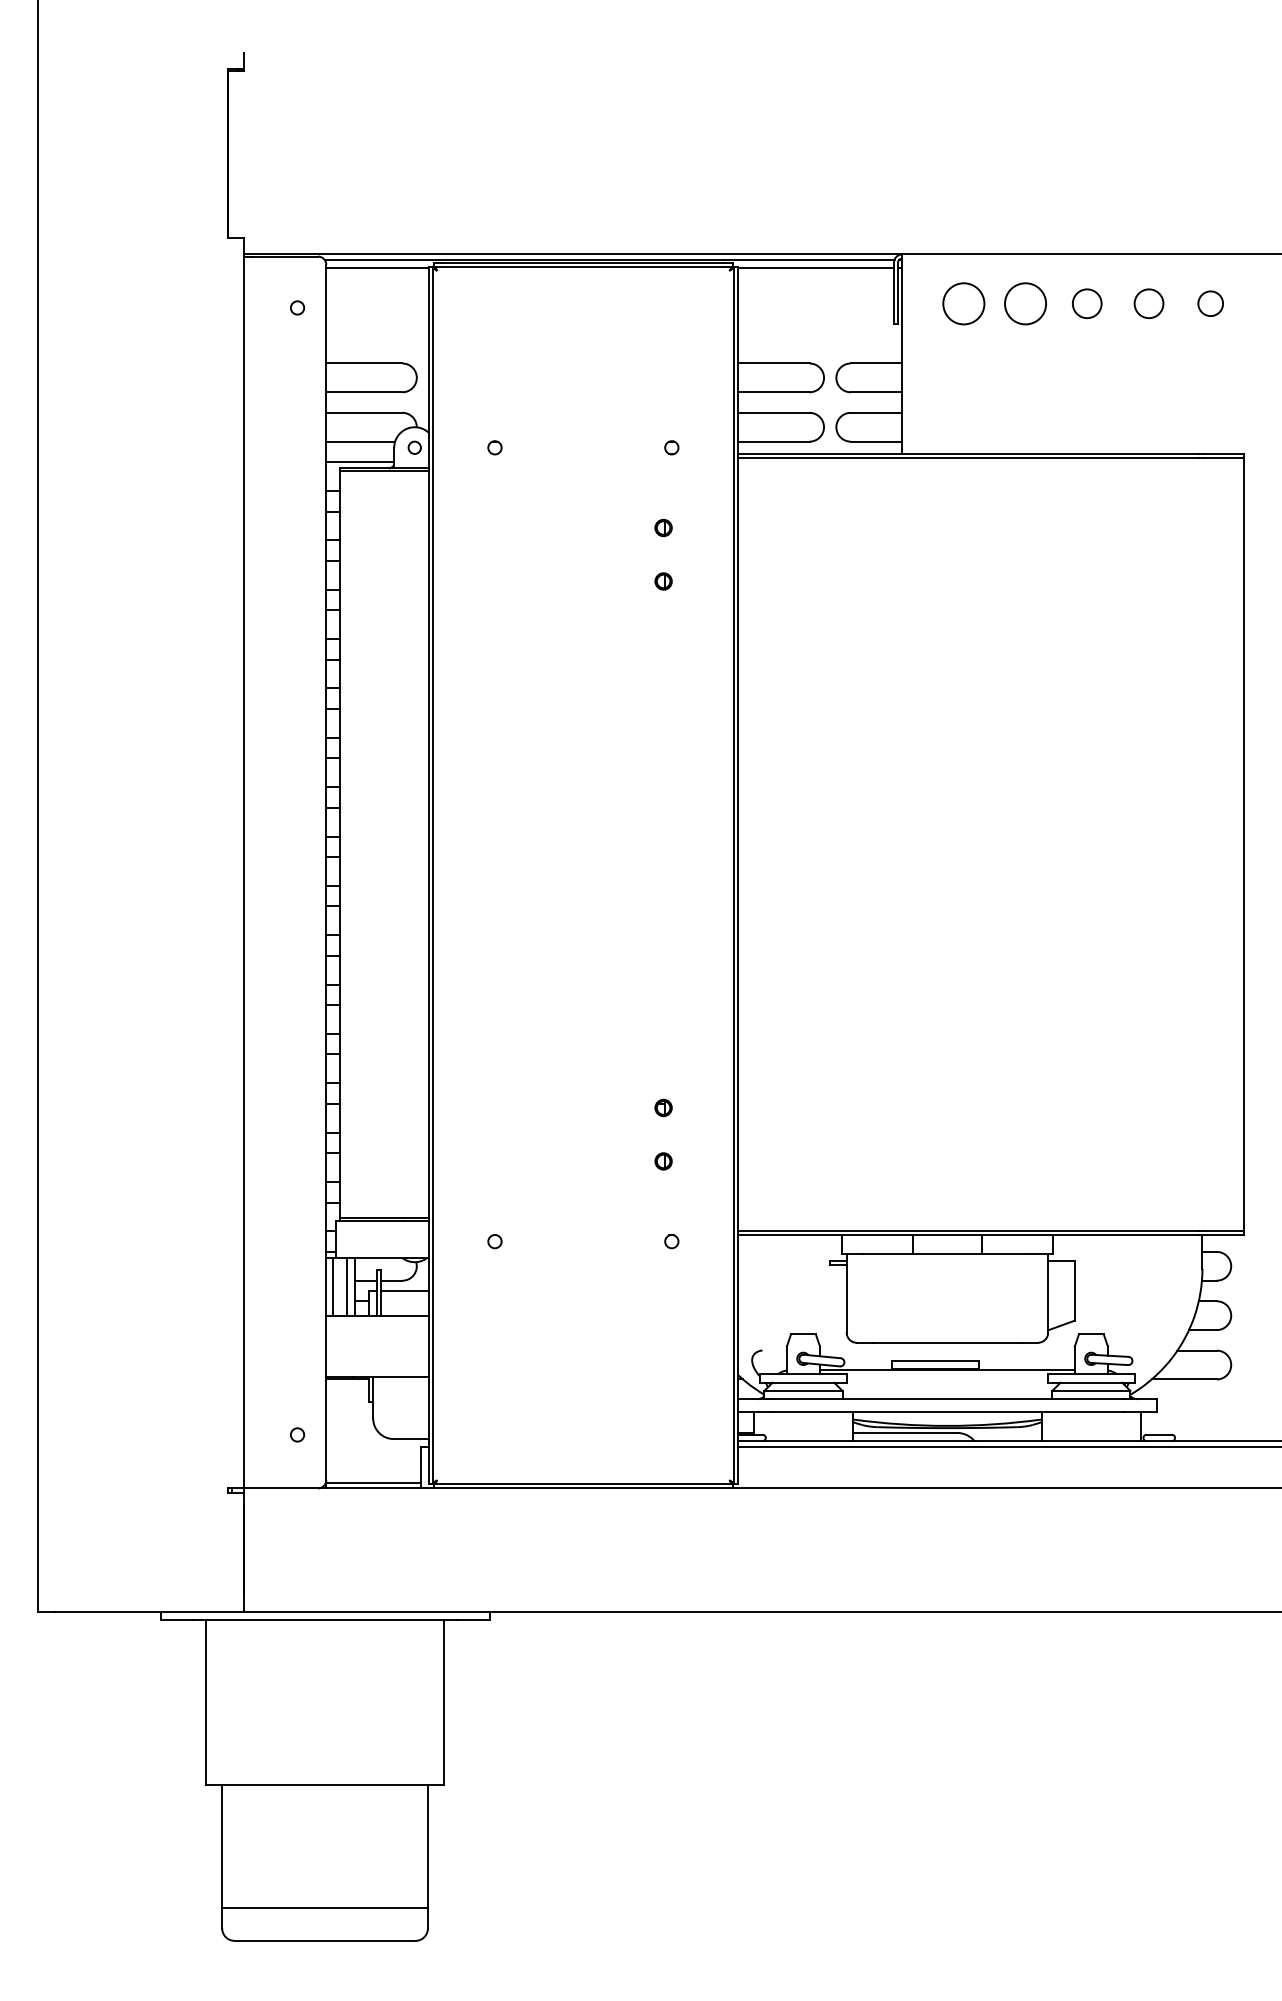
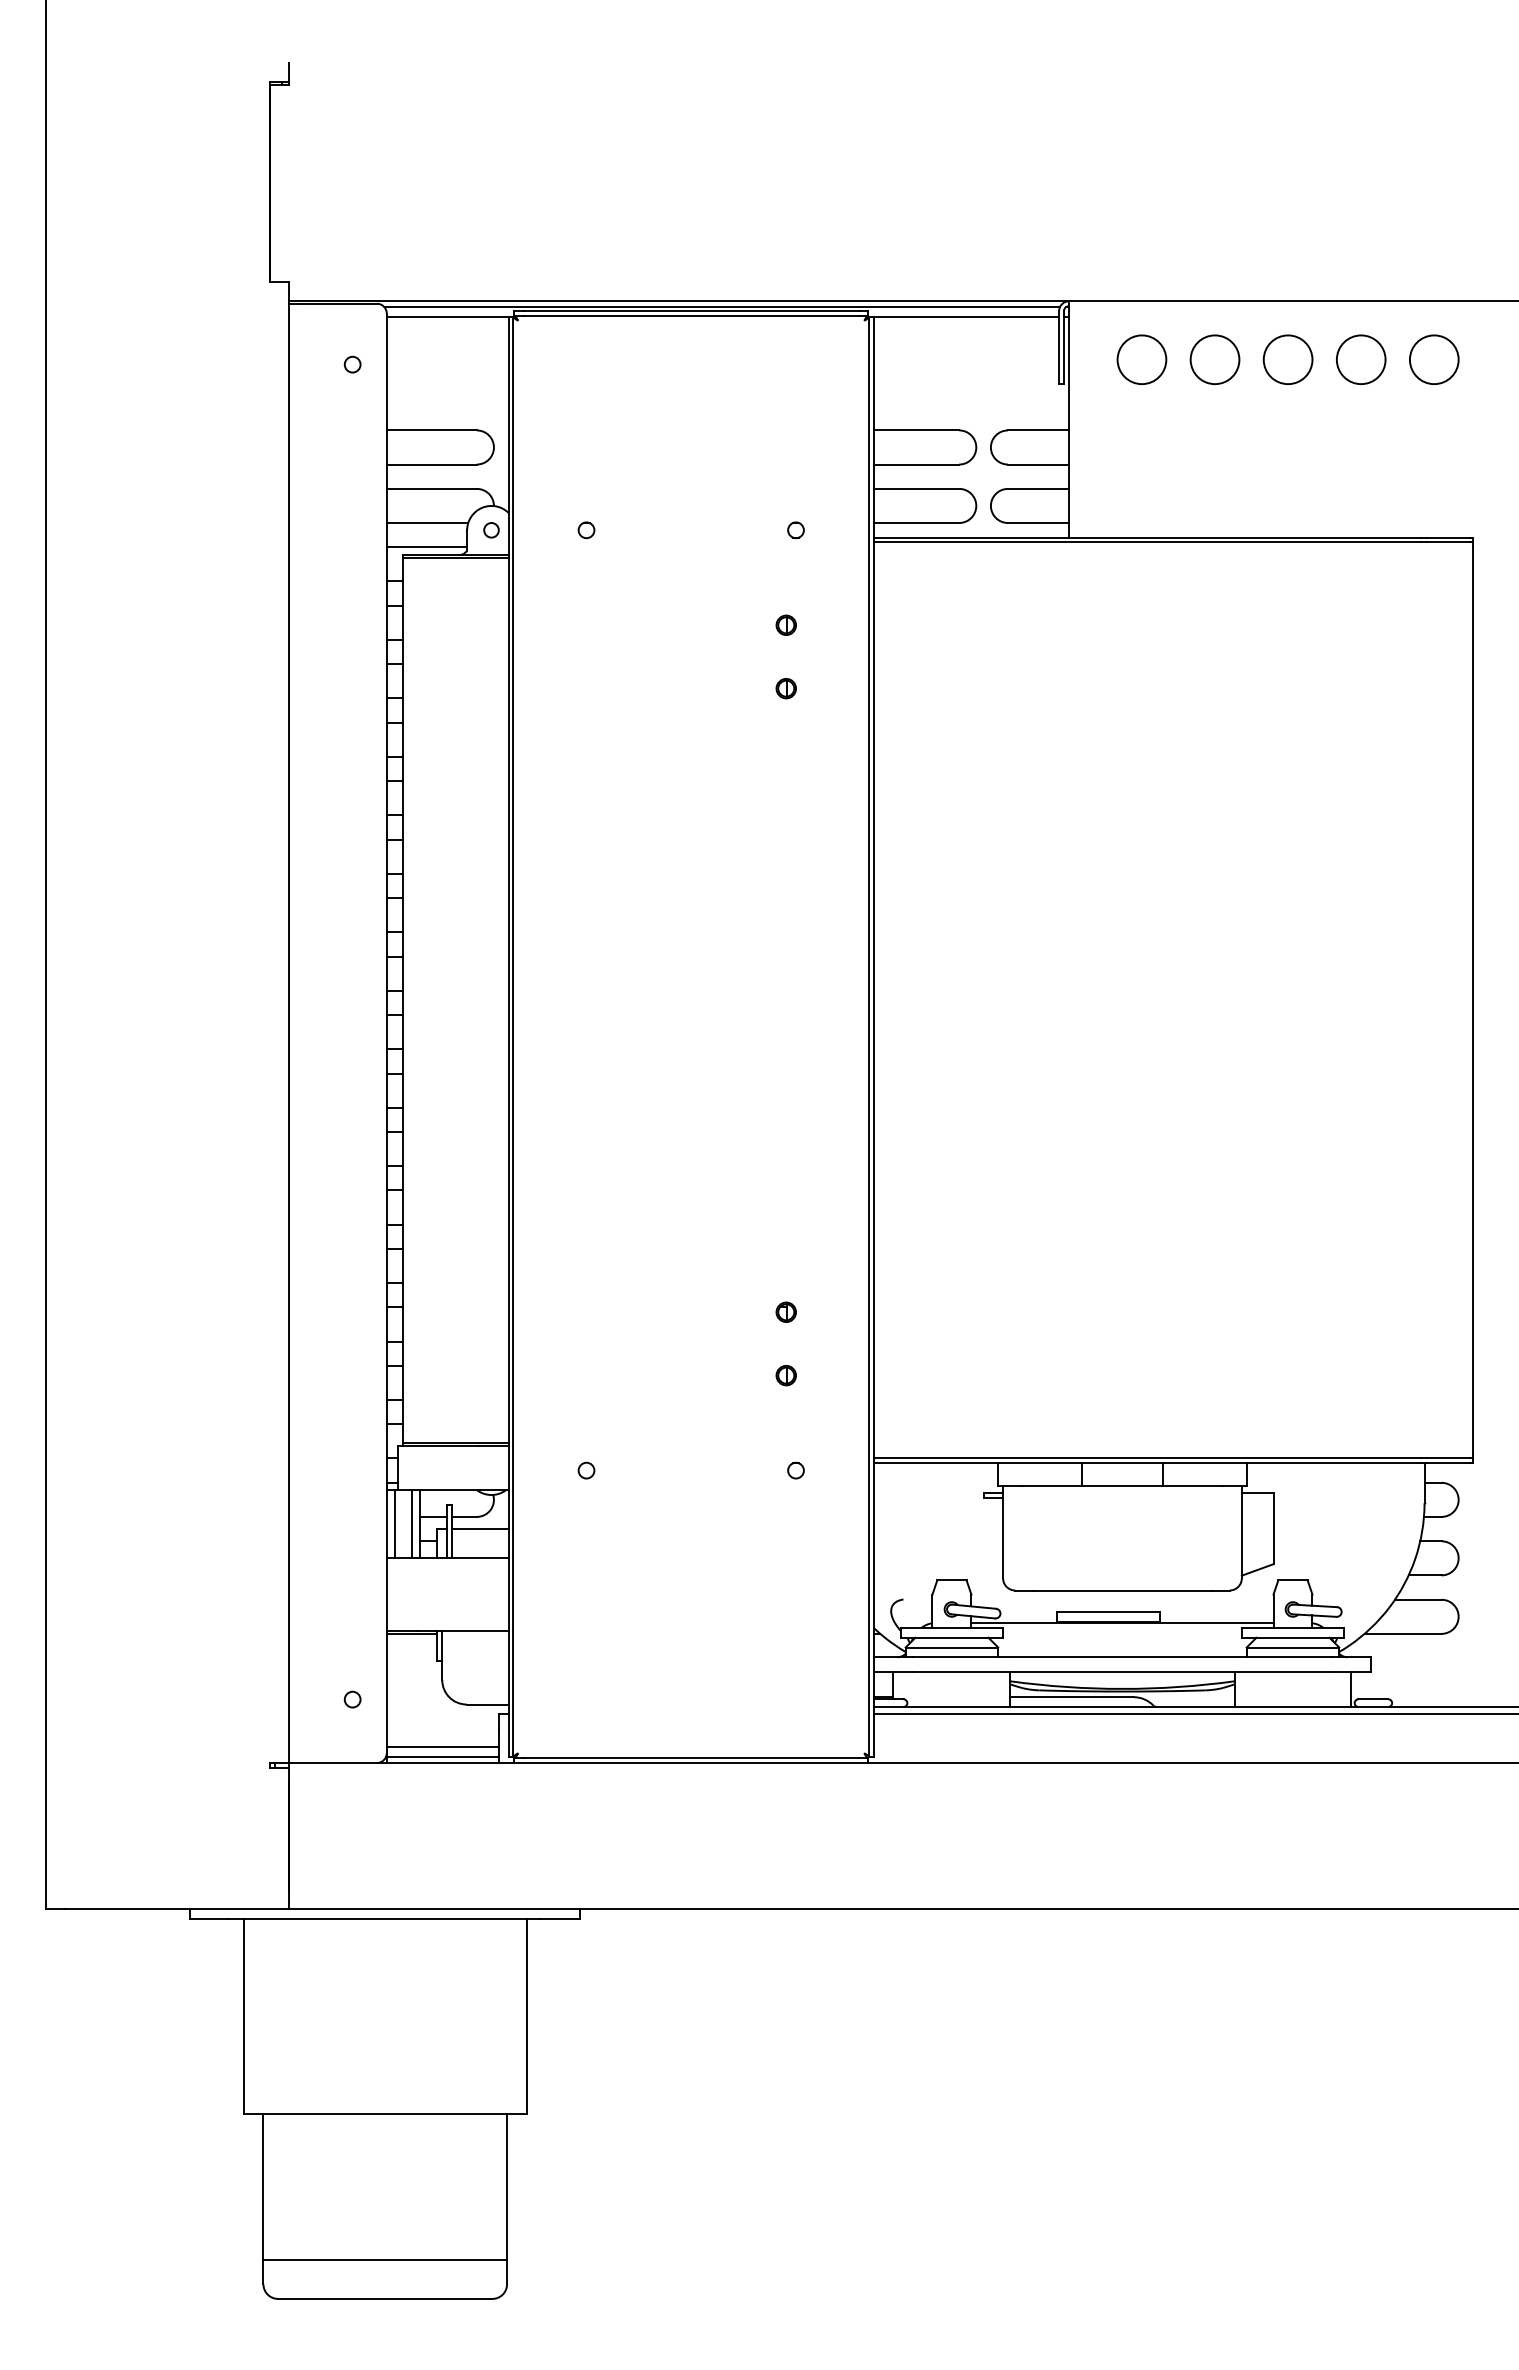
circle: (1086, 303) -> (1287, 359), size x1.43
circle: (1149, 303) -> (1361, 359), size x1.43
circle: (1210, 303) -> (1434, 359), size x1.67
line: (373, 1475) -> (442, 1747), added

